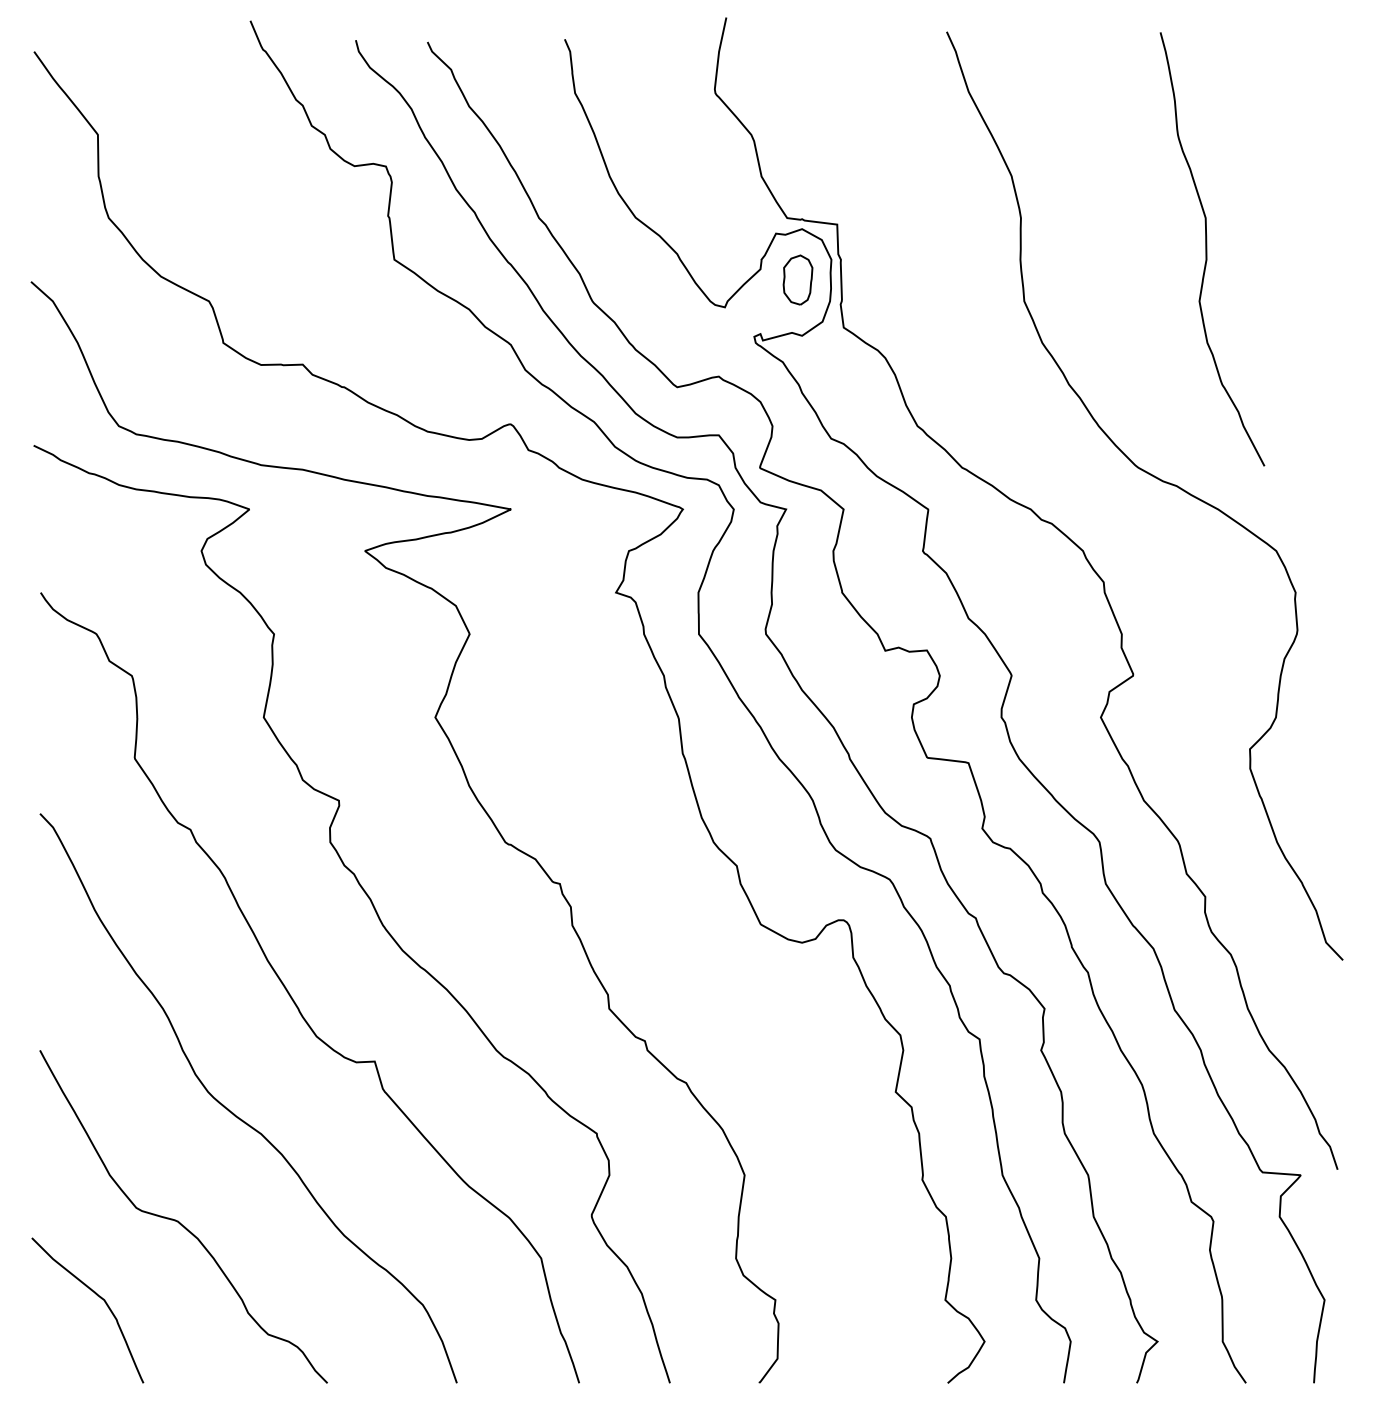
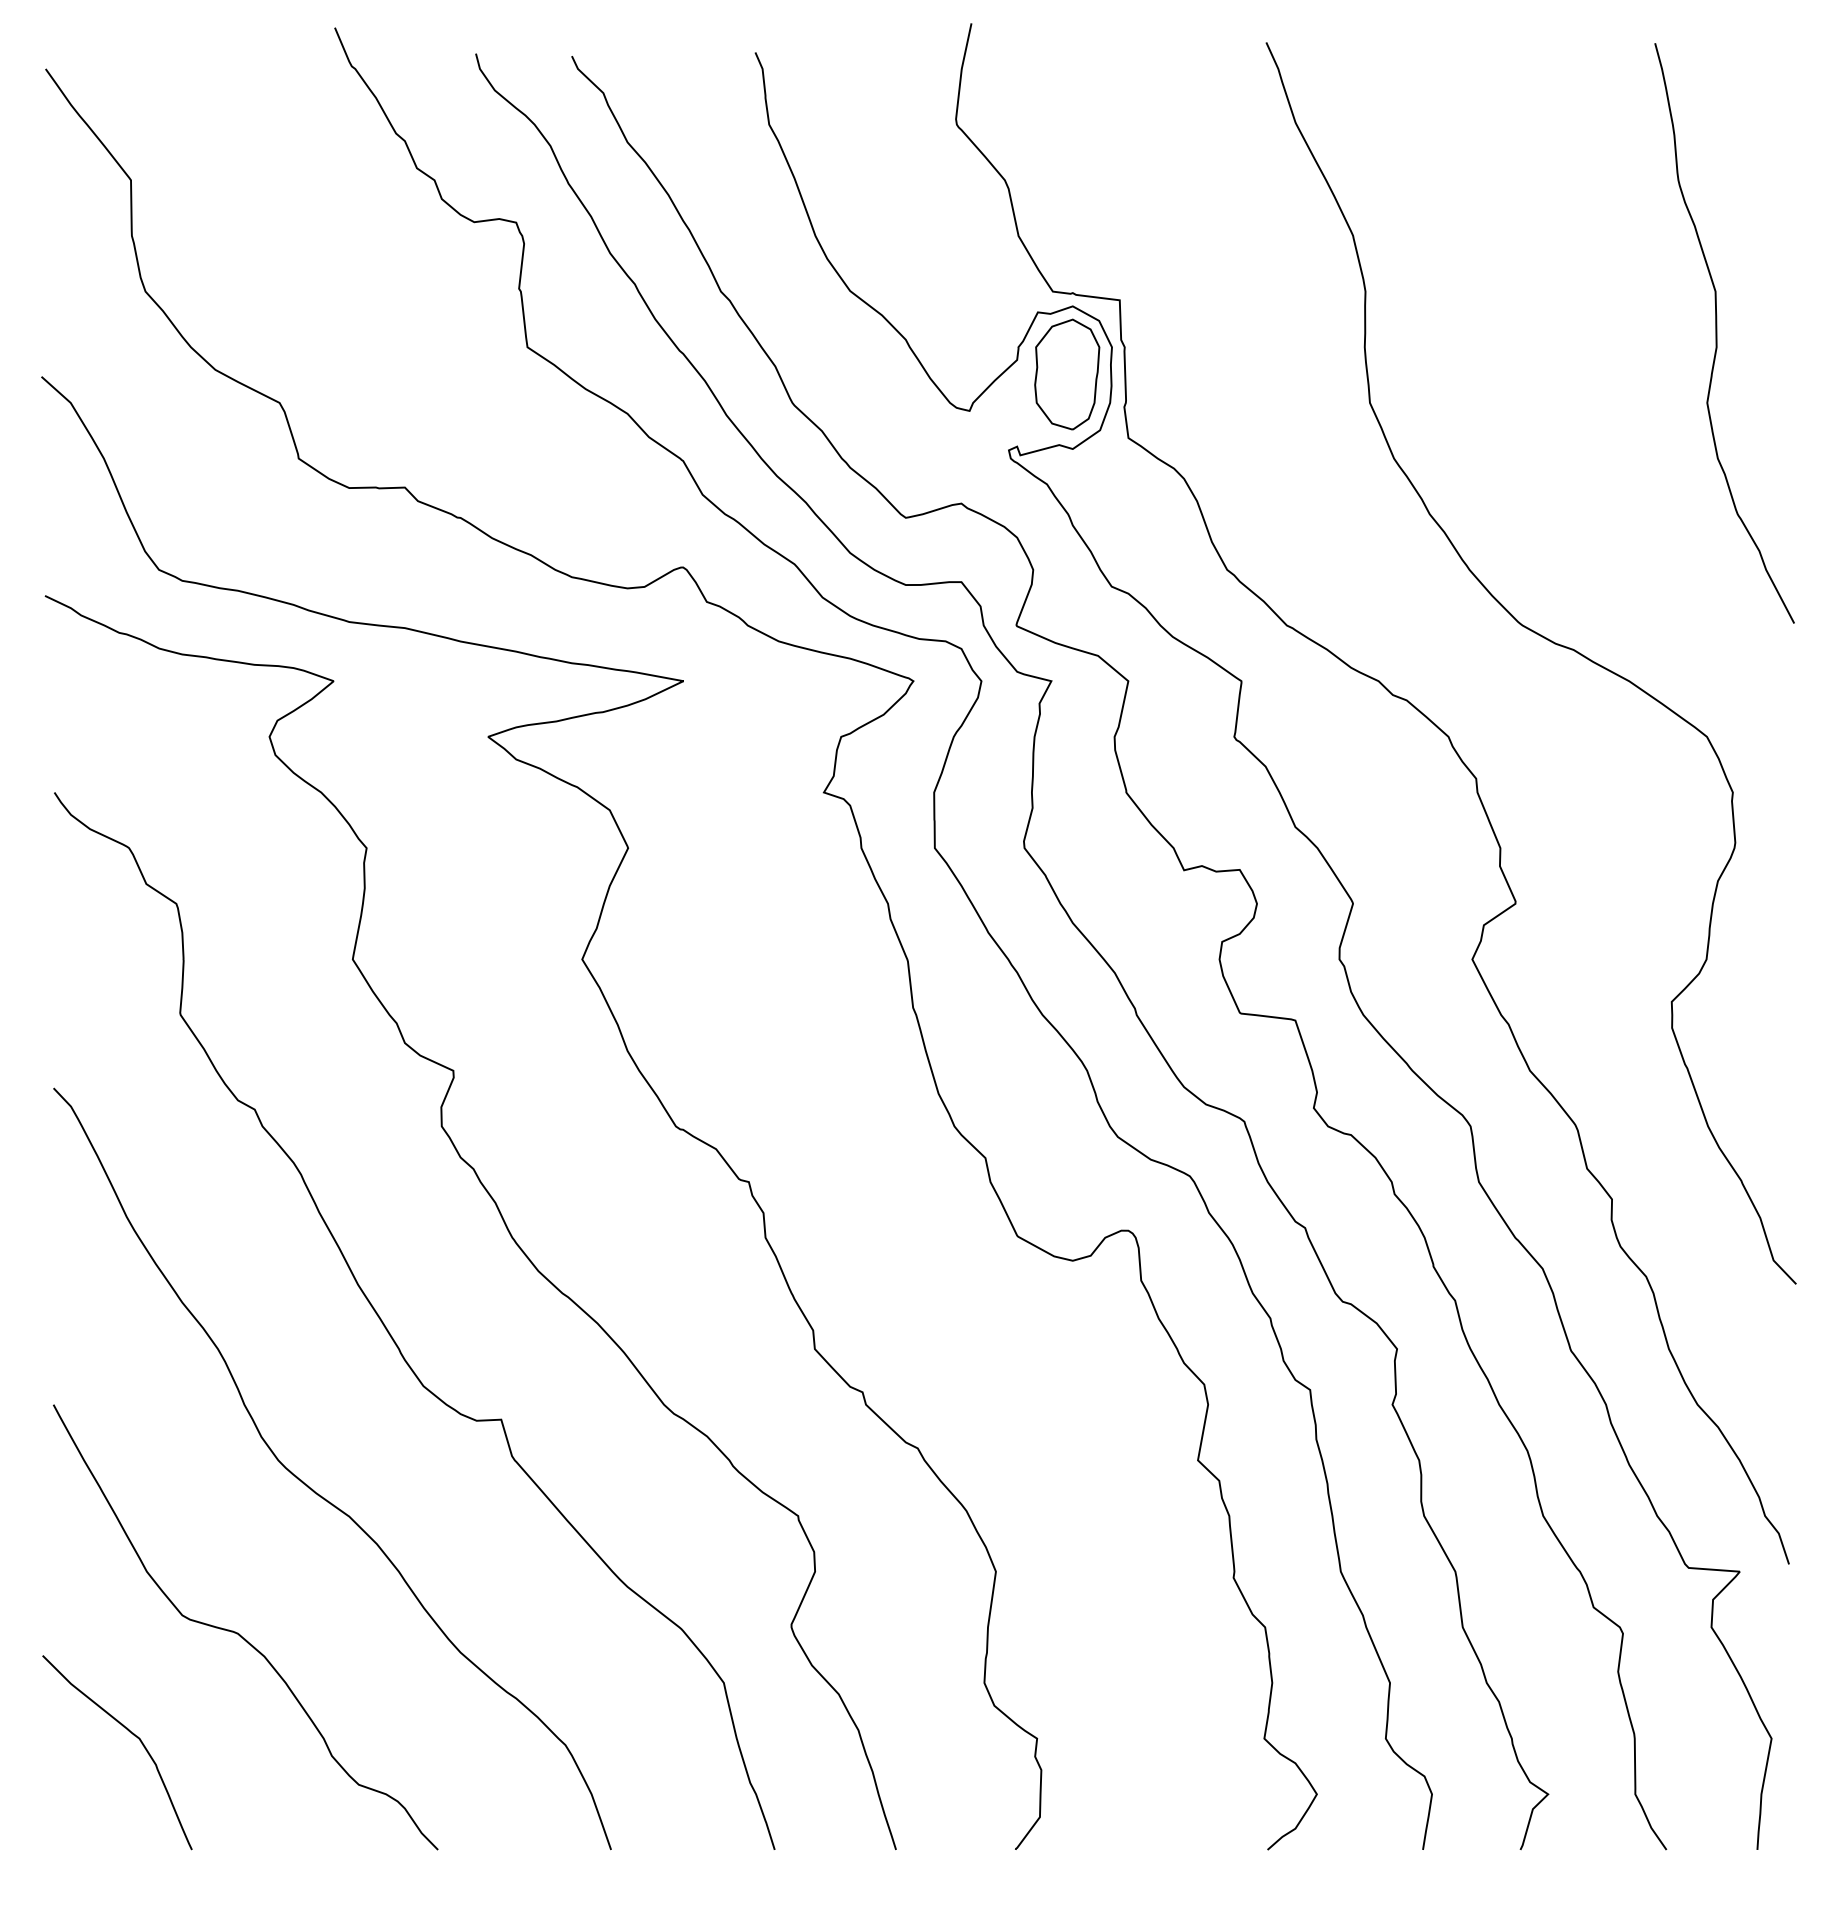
curve: (1207, 249) -> (1717, 333), moved
part: (798, 280) -> (1067, 374), size x1.67

